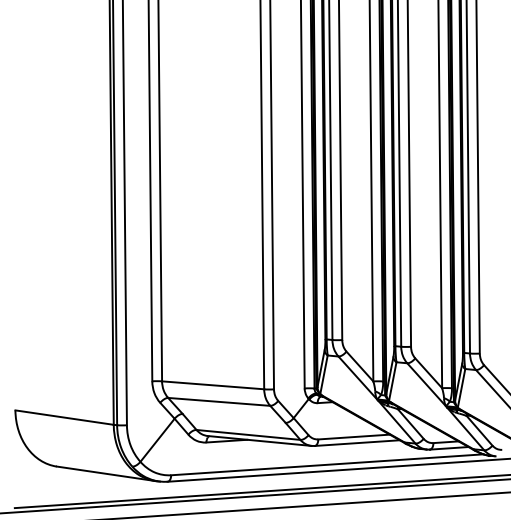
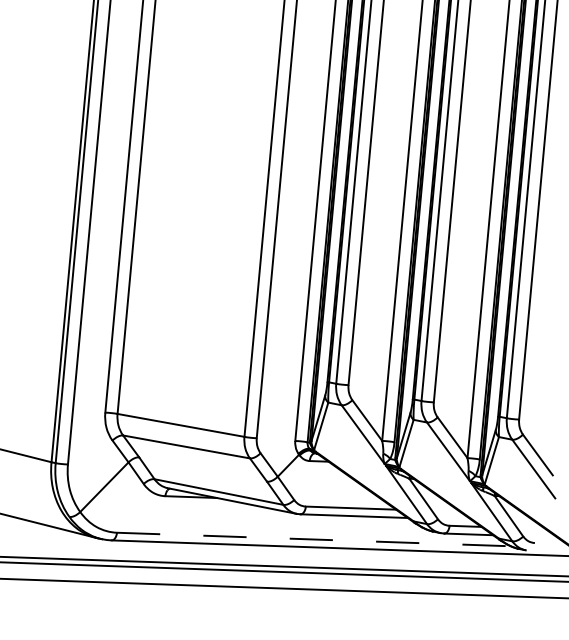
line: (327, 464) -> (314, 539), solid -> dashed

